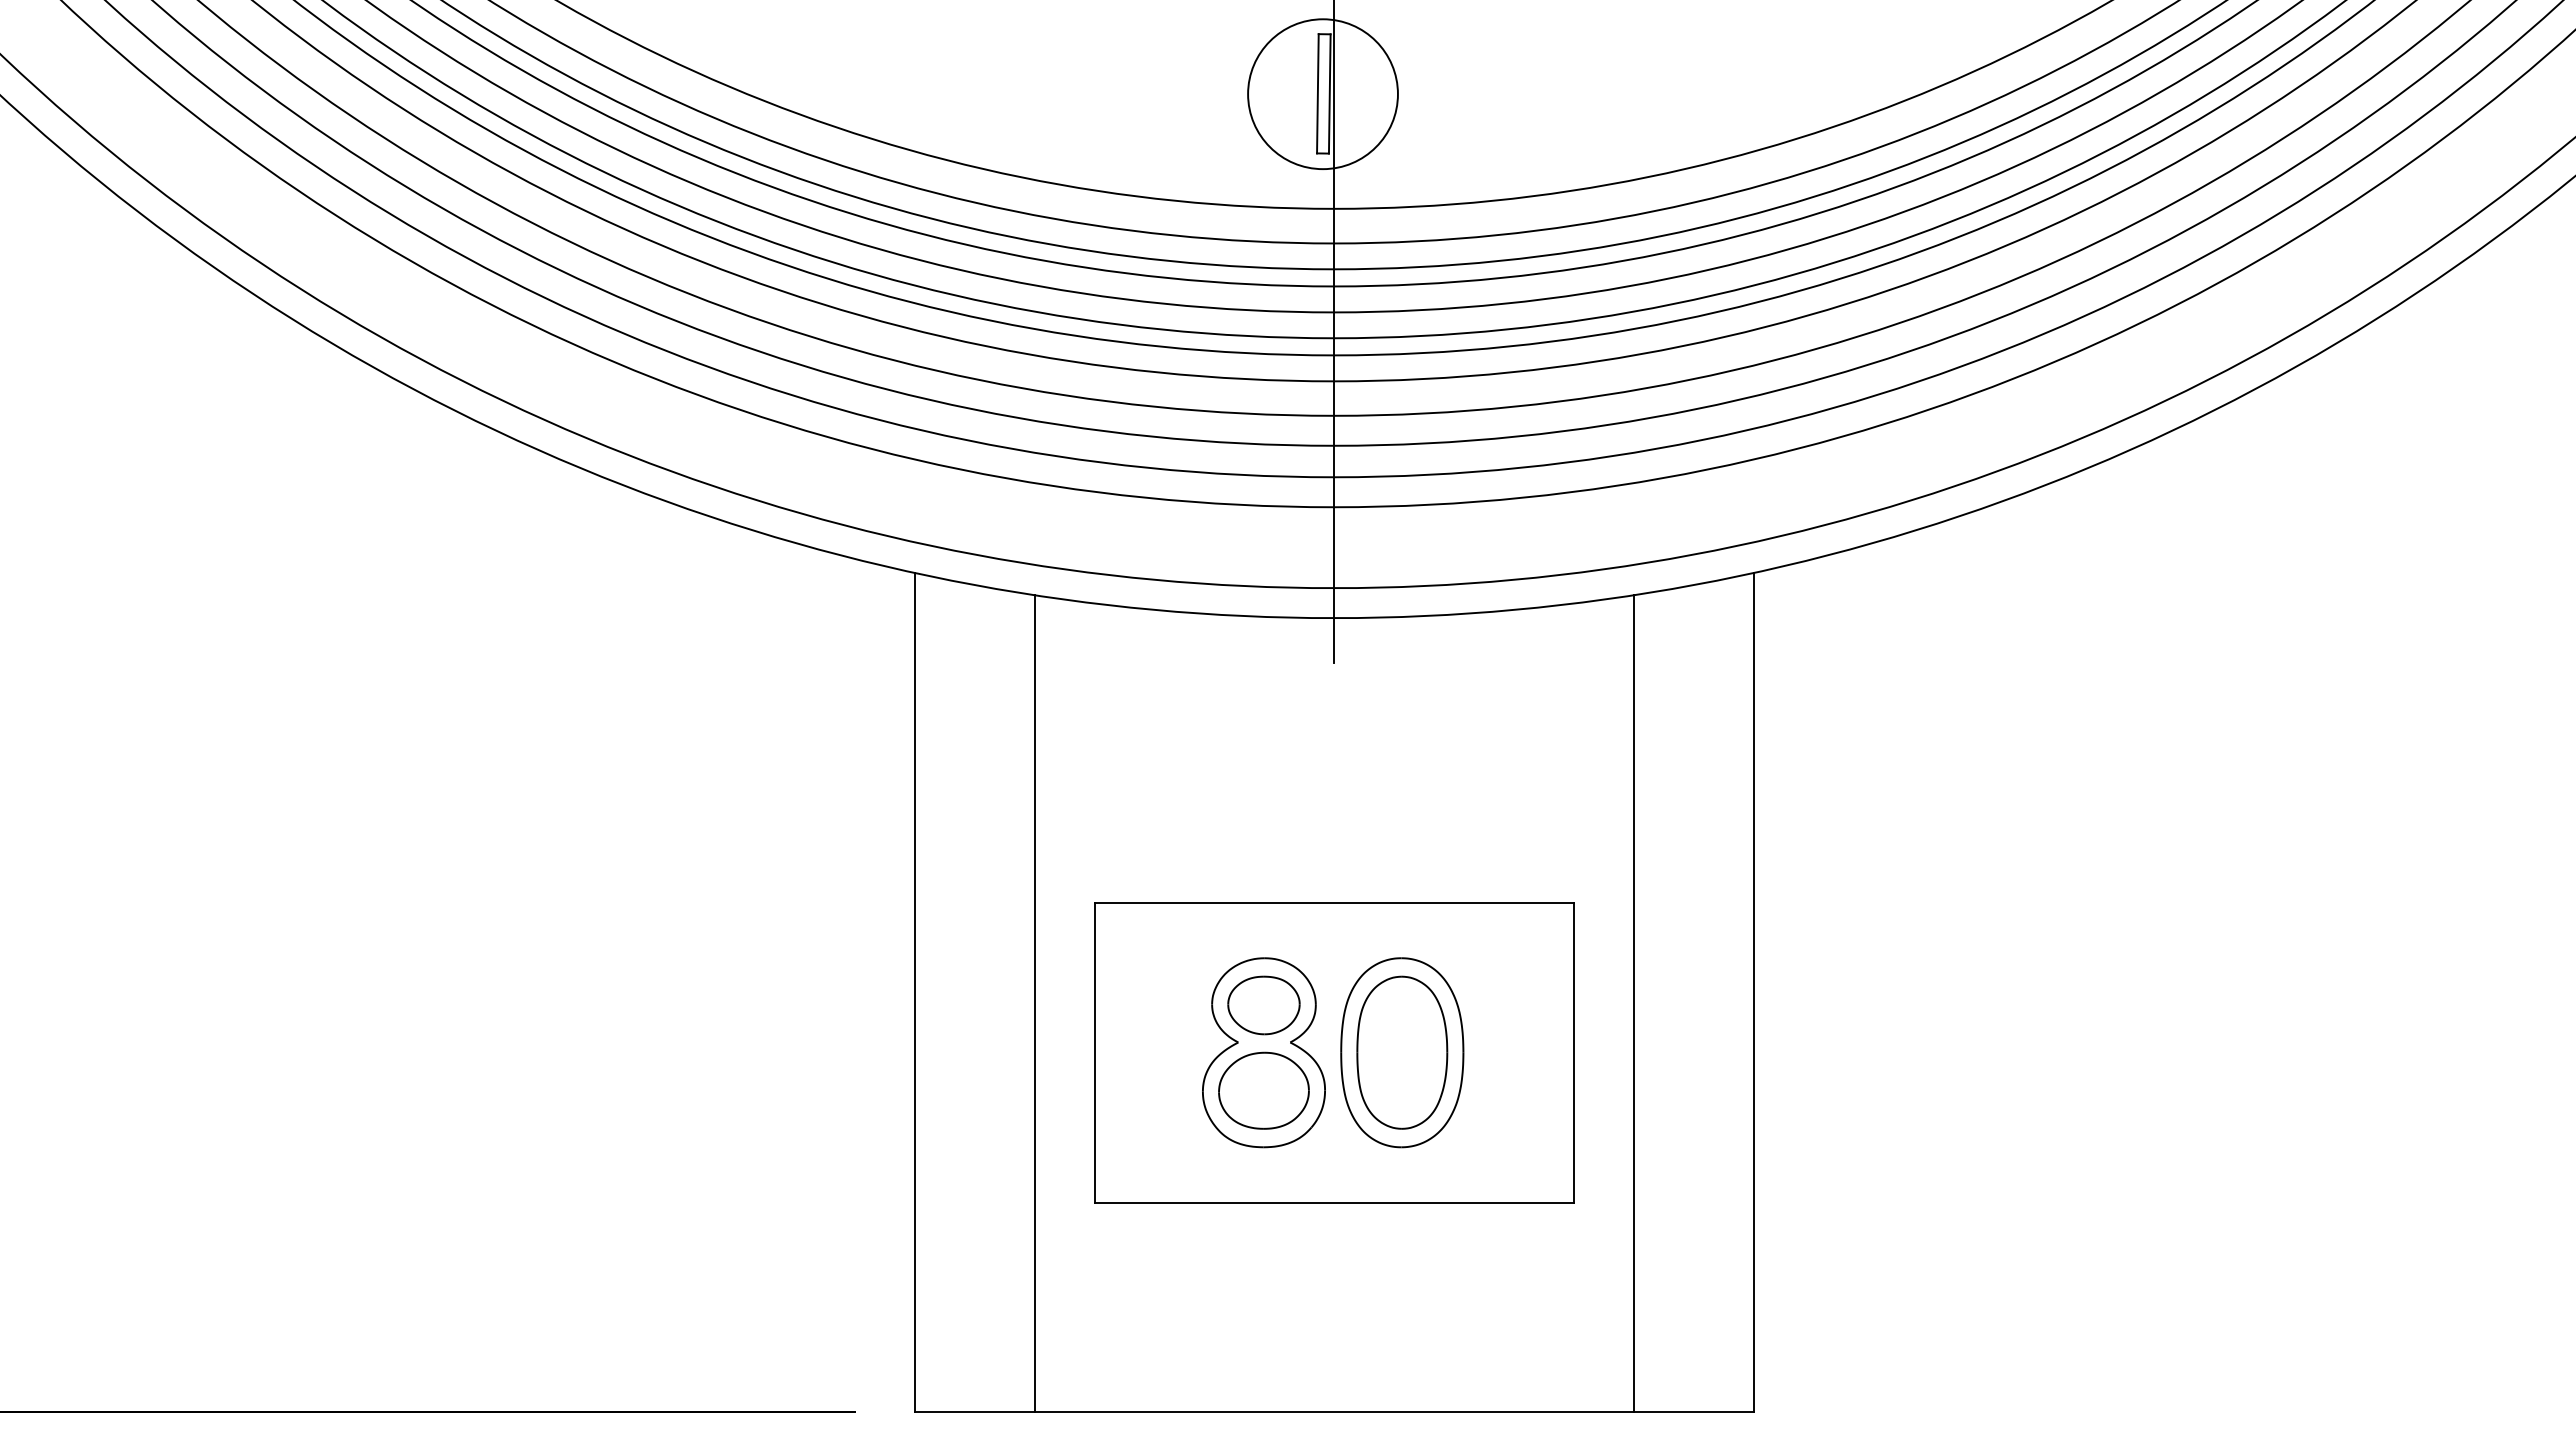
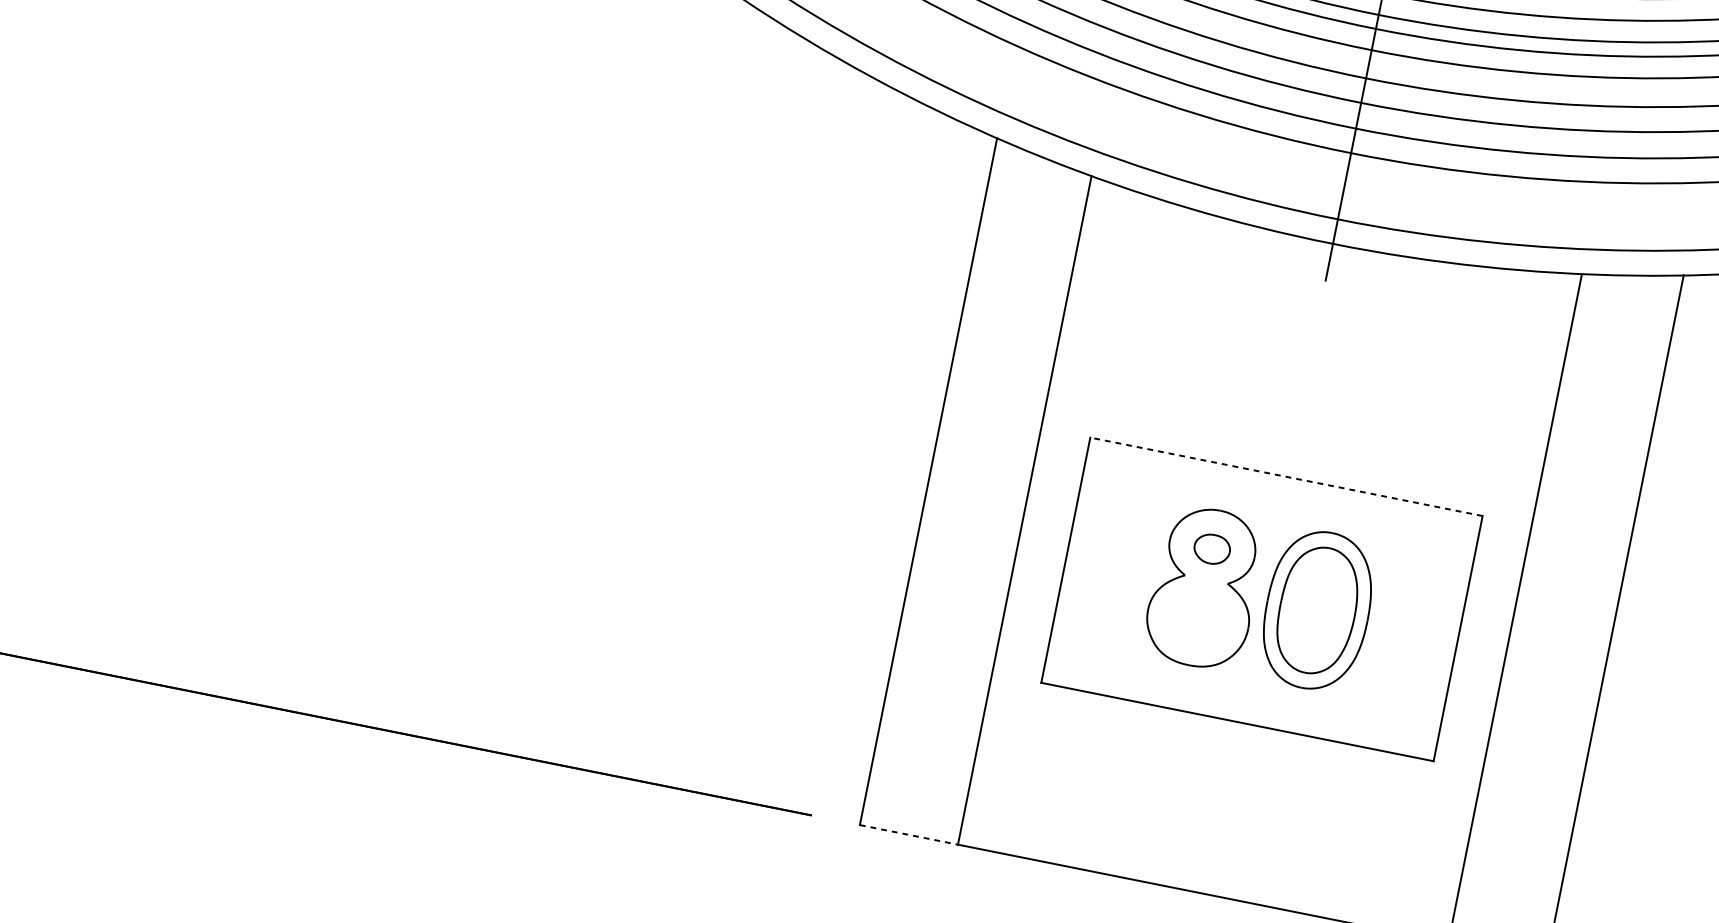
line: (1334, 902) -> (1286, 476), solid -> dashed
part: (1263, 1005) -> (1211, 549), size x0.6
part: (1263, 1090) -> (1197, 618), removed
line: (974, 1412) -> (908, 834), solid -> dashed

